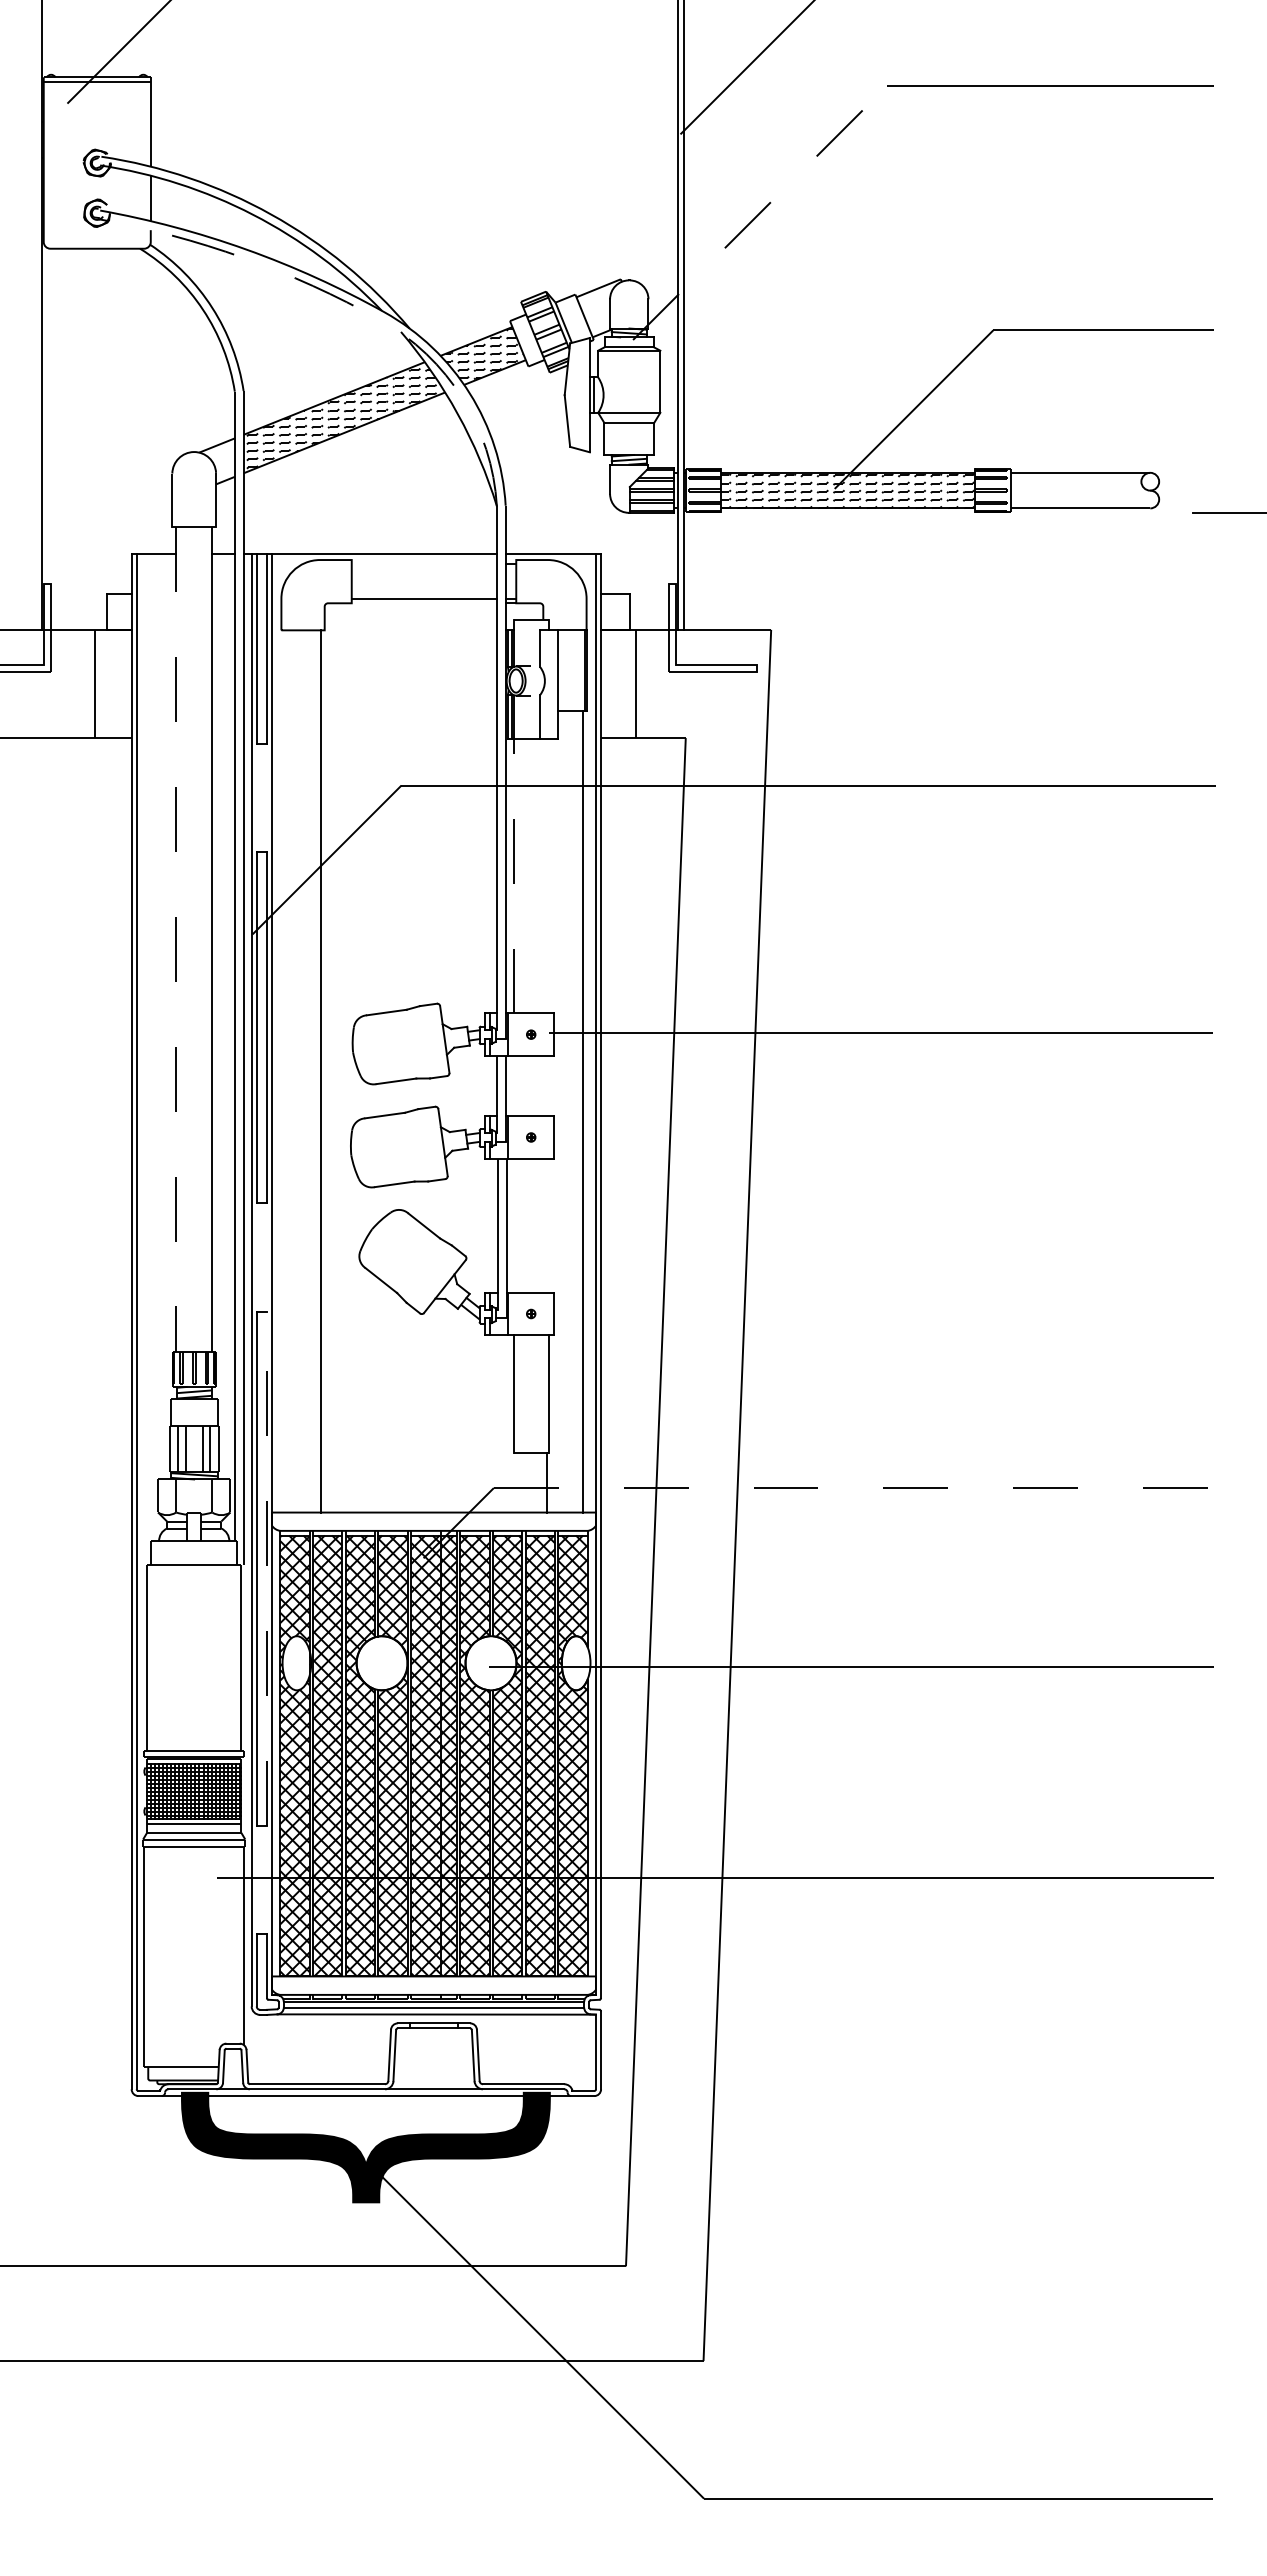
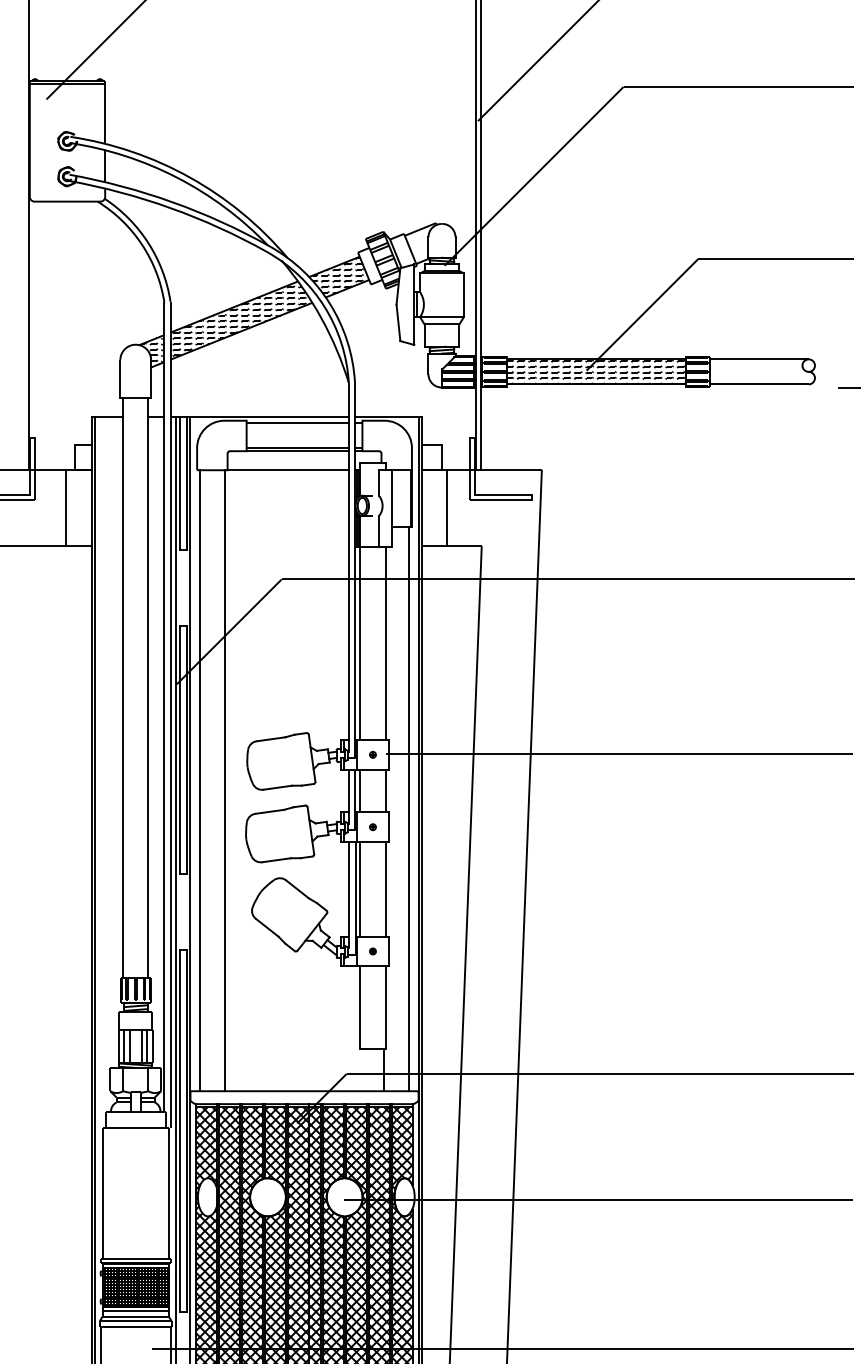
line: (760, 212) -> (534, 176), dashed -> solid
line: (353, 305) -> (247, 241), dashed -> solid
hatch: (218, 462) -> (152, 352), added
line: (423, 563) -> (297, 423), added
line: (423, 602) -> (297, 450), added
line: (410, 630) -> (287, 470), added
line: (513, 853) -> (360, 627), dashed -> solid
line: (549, 876) -> (385, 643), added
line: (176, 940) -> (123, 688), dashed -> solid
line: (285, 1071) -> (200, 780), added
line: (513, 1085) -> (360, 790), added
line: (549, 1085) -> (385, 790), added
line: (513, 1225) -> (360, 889), added
line: (549, 1225) -> (385, 889), added
line: (854, 1488) -> (600, 1074), dashed -> solid
line: (266, 1568) -> (186, 1130), dashed -> solid

